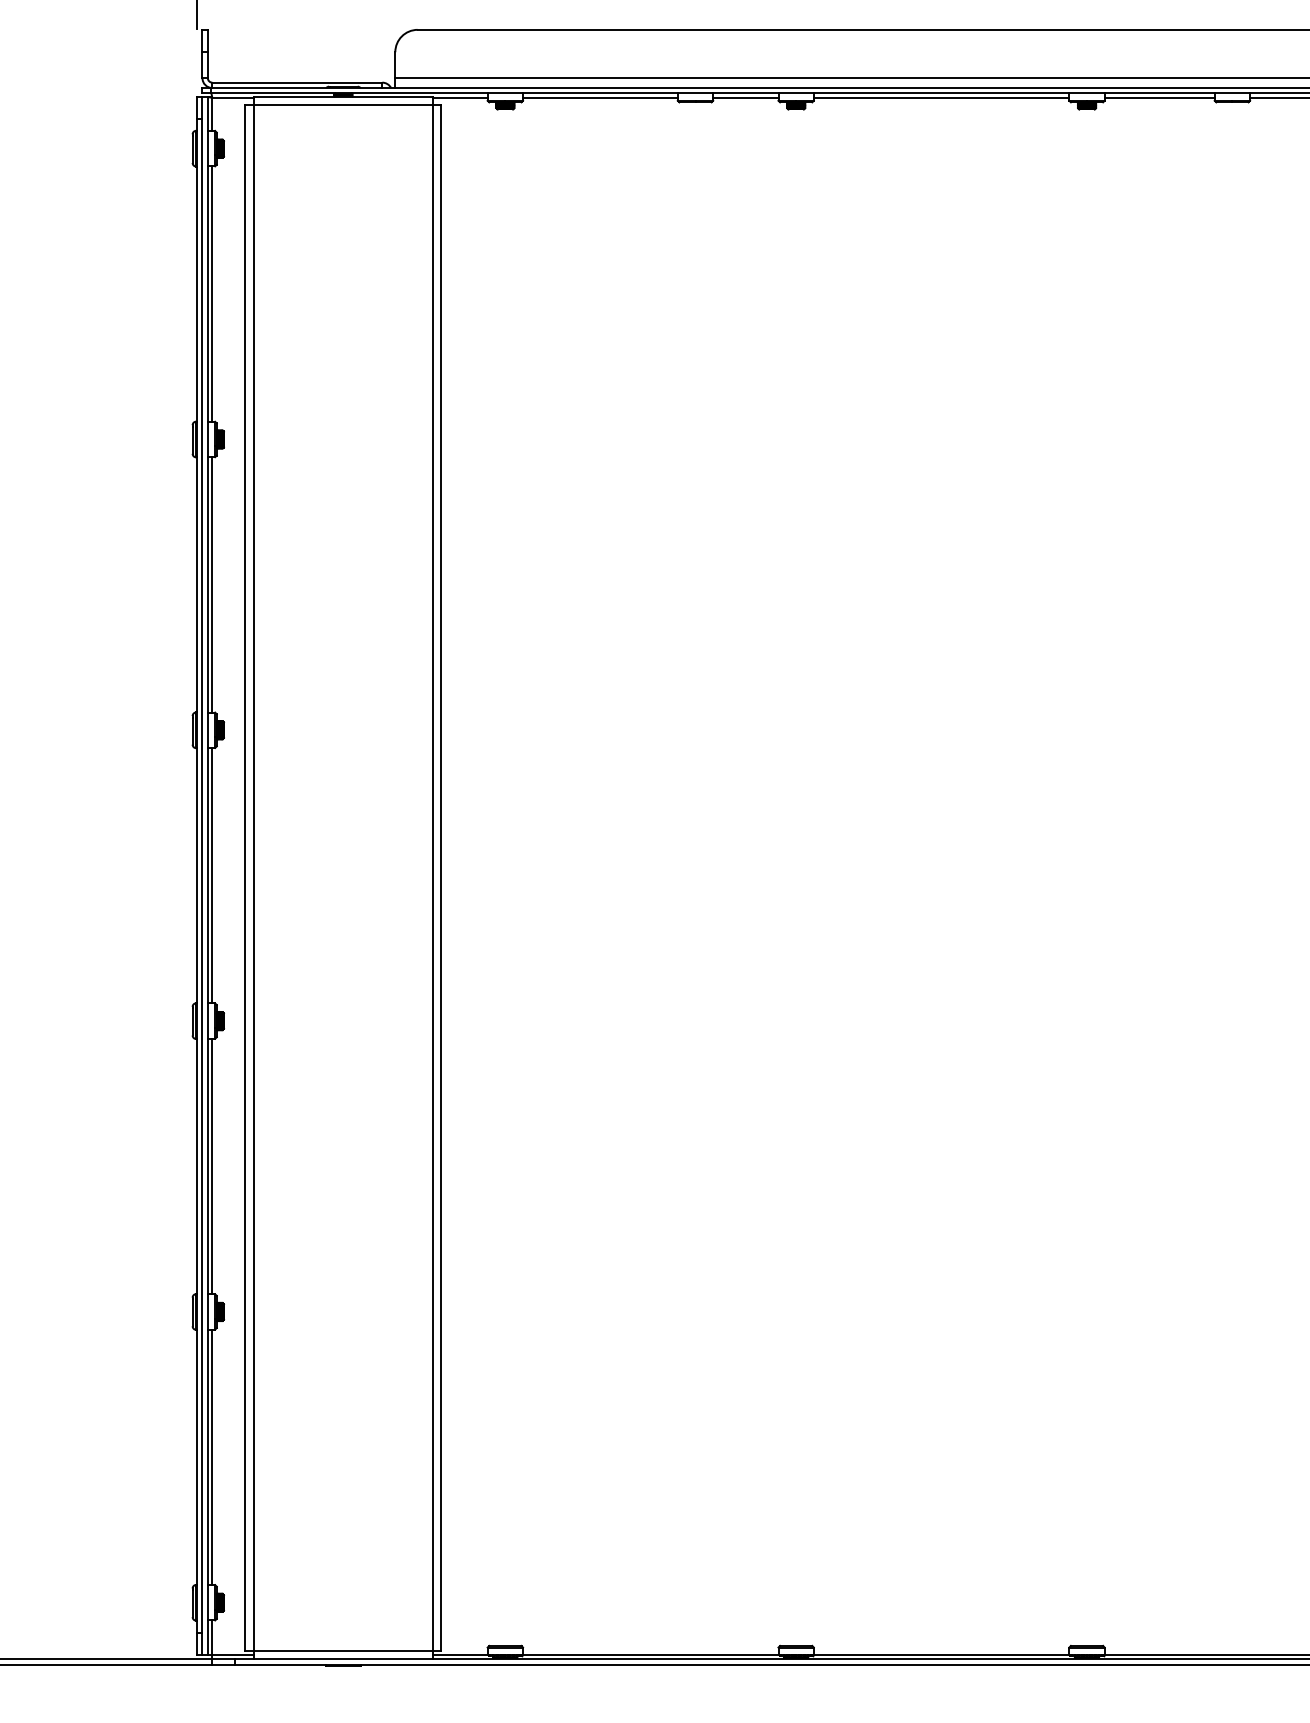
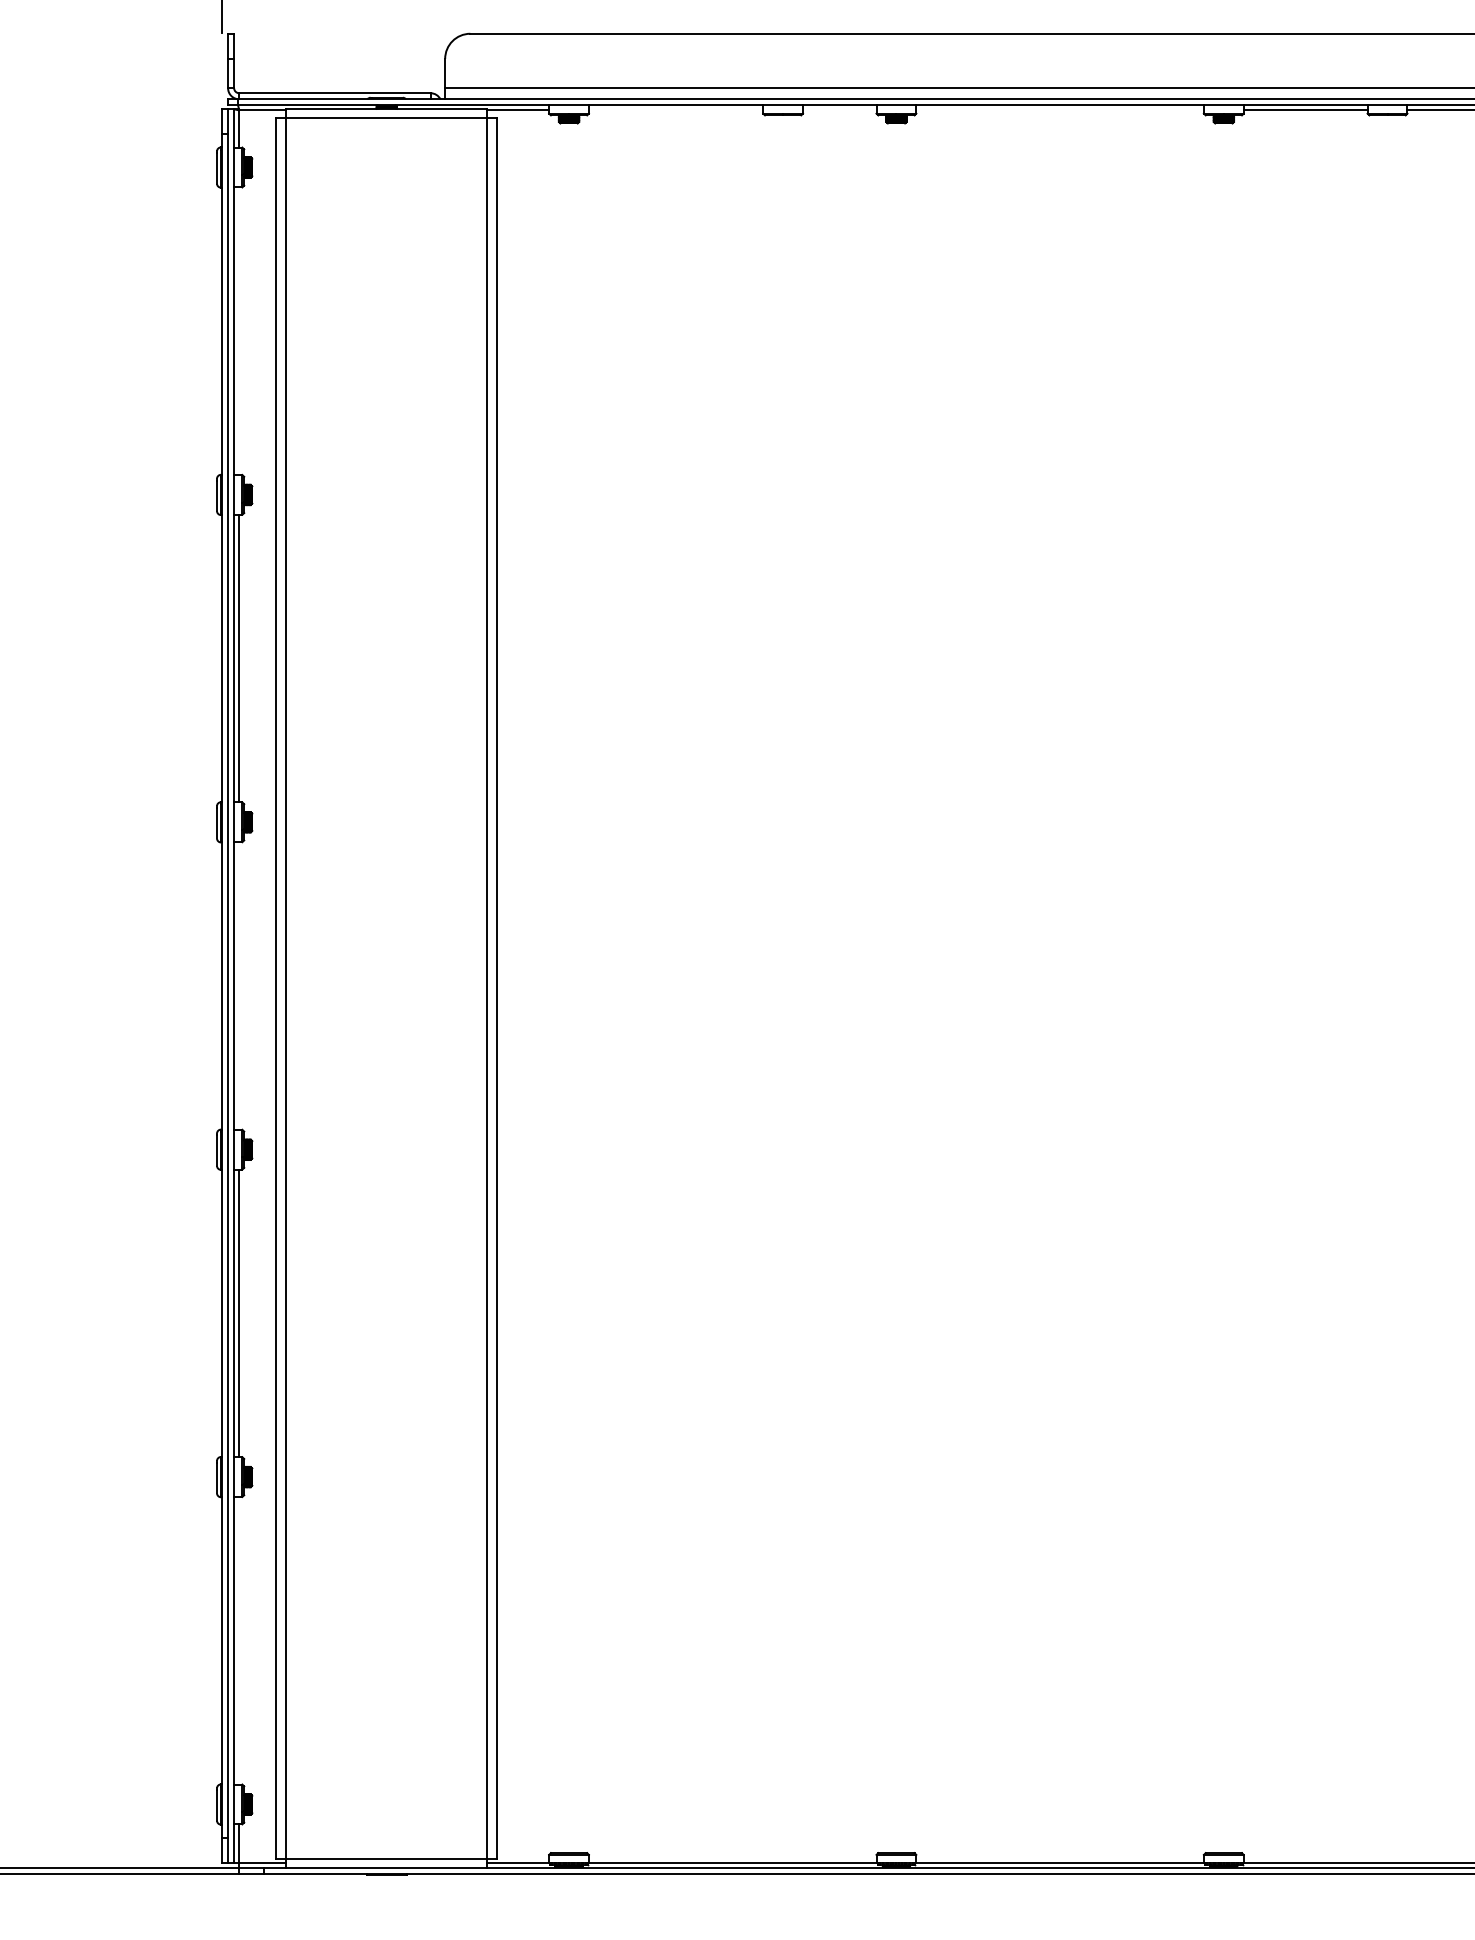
line: (599, 98) -> (675, 110), removed
line: (745, 98) -> (839, 110), removed
line: (941, 98) -> (1059, 110), removed
line: (212, 294) -> (239, 331), removed
line: (212, 875) -> (239, 985), removed
line: (212, 1457) -> (239, 1640), removed

